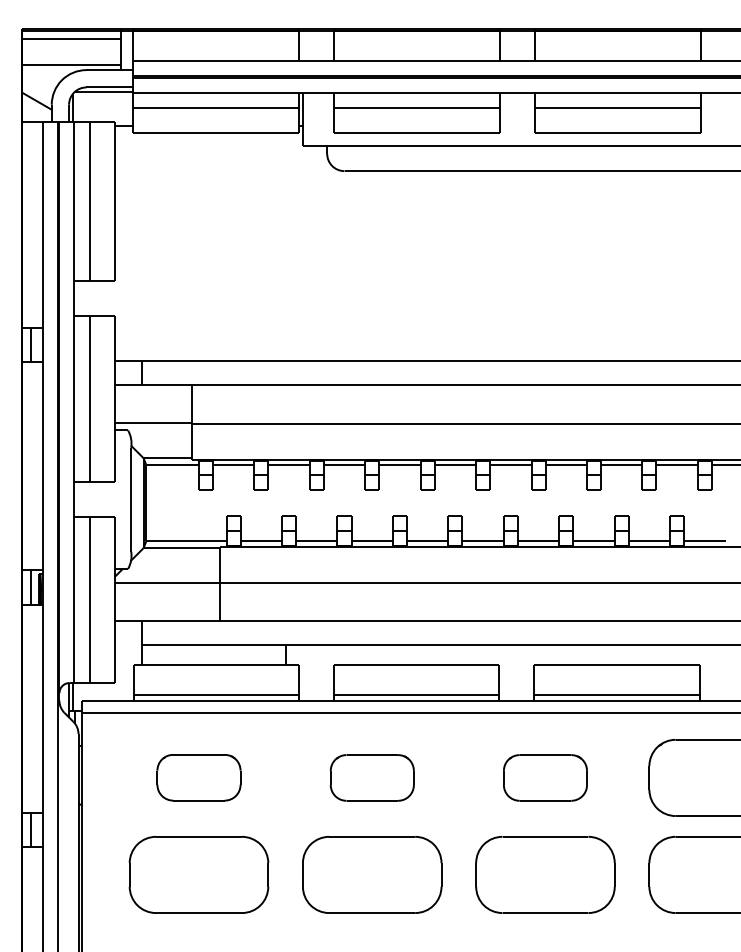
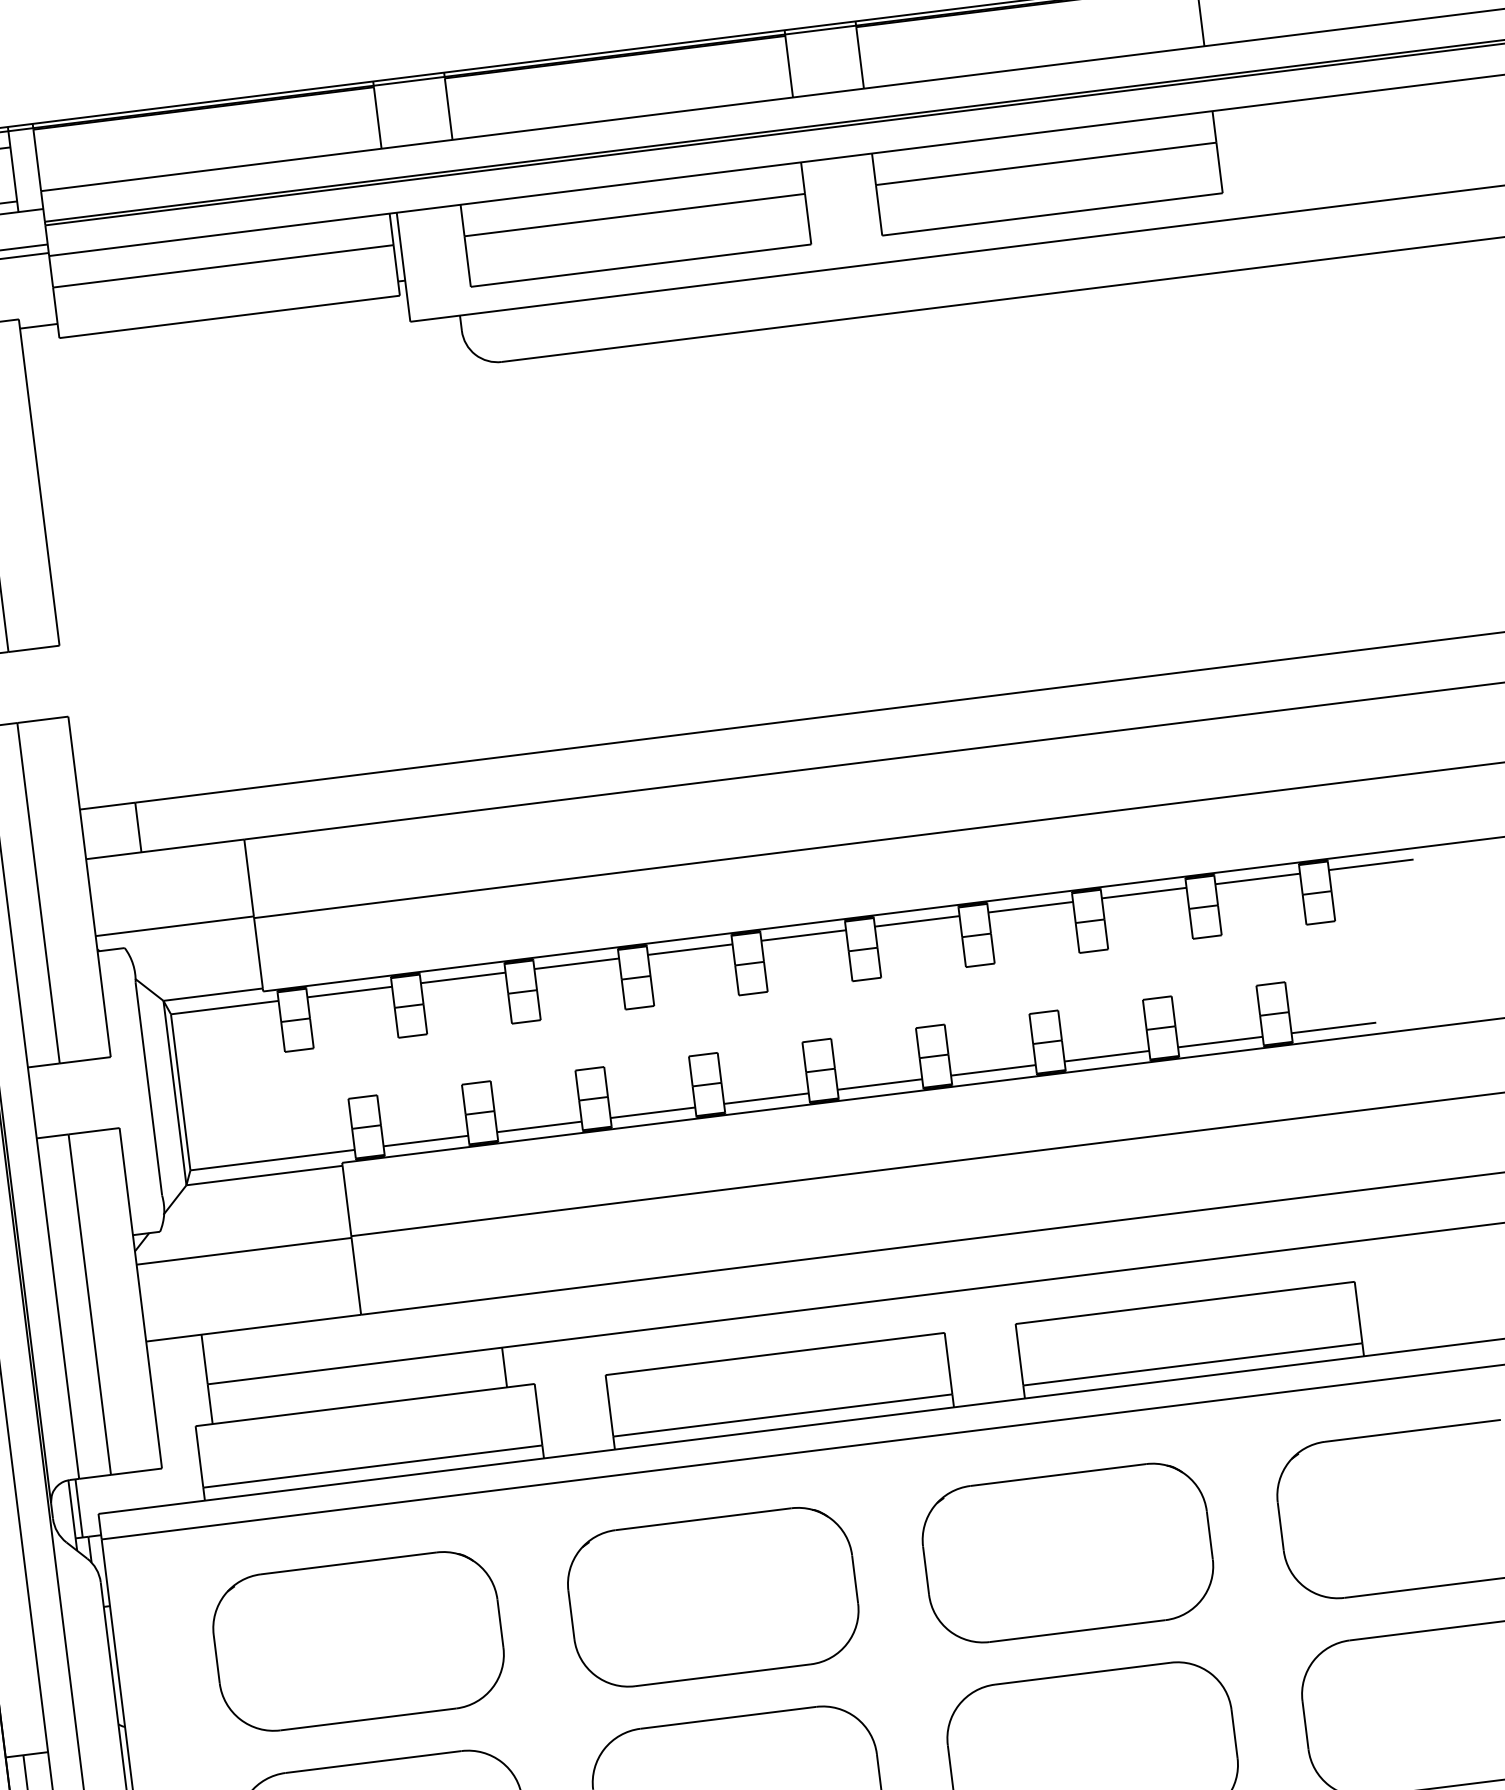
part: (198, 777) -> (357, 1640), size x1.67
part: (372, 777) -> (713, 1596), size x1.67
part: (545, 777) -> (1067, 1552), size x1.67

